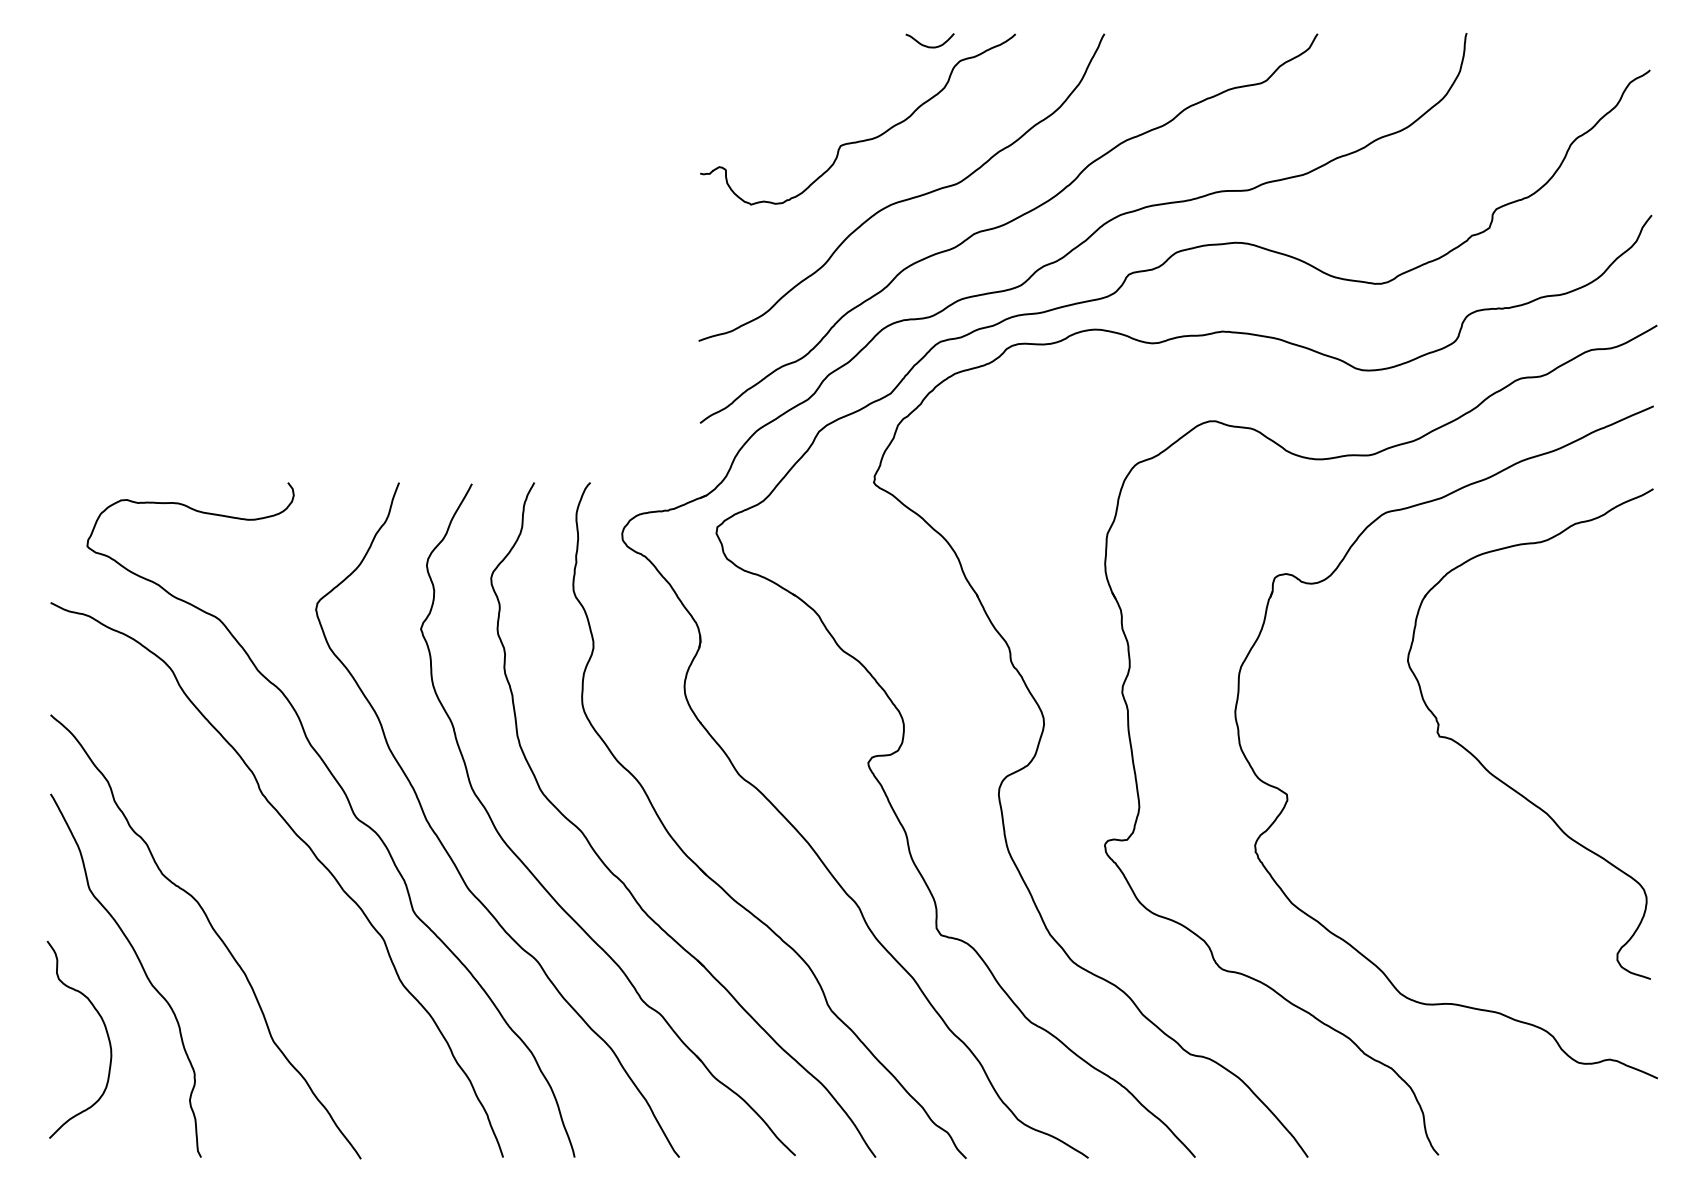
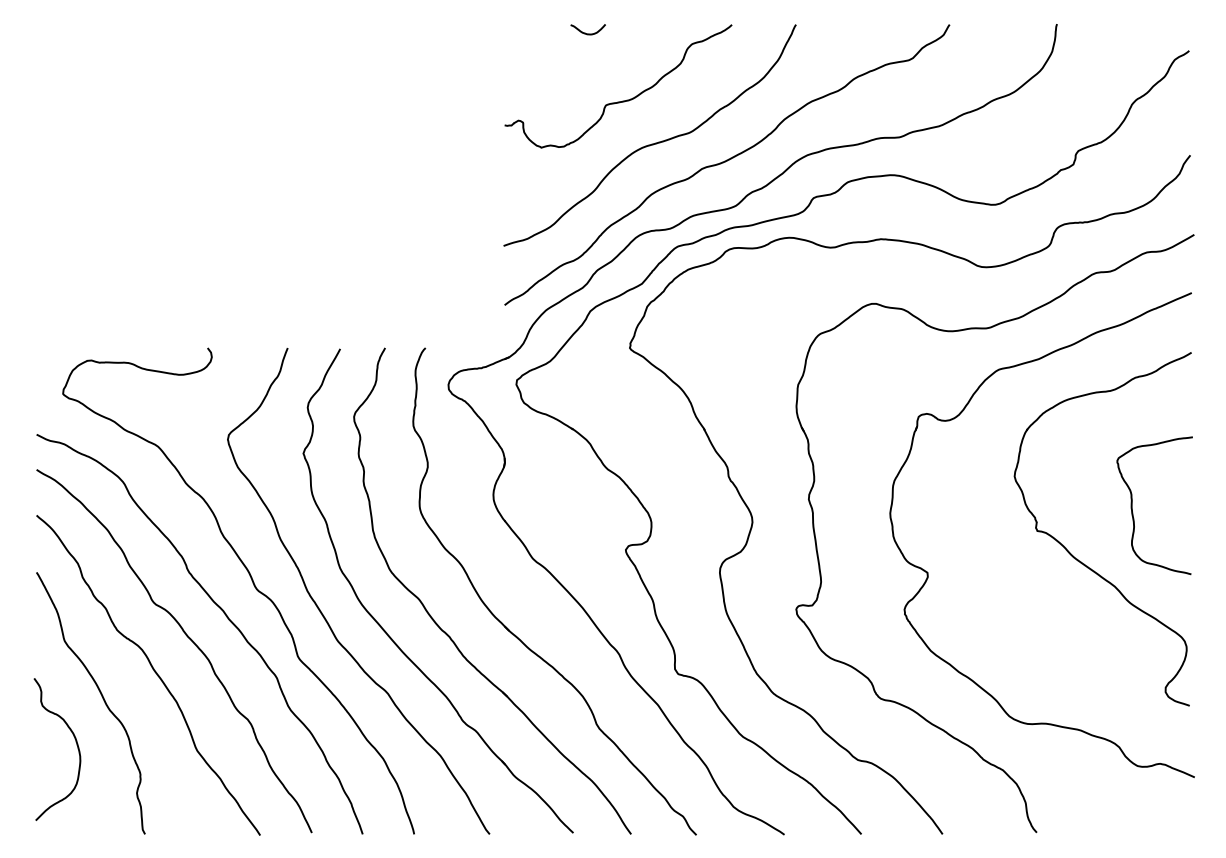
curve: (927, 45) -> (586, 33), moved
curve: (1571, 701) -> (1132, 505), added
curve: (260, 884) -> (187, 637), added

